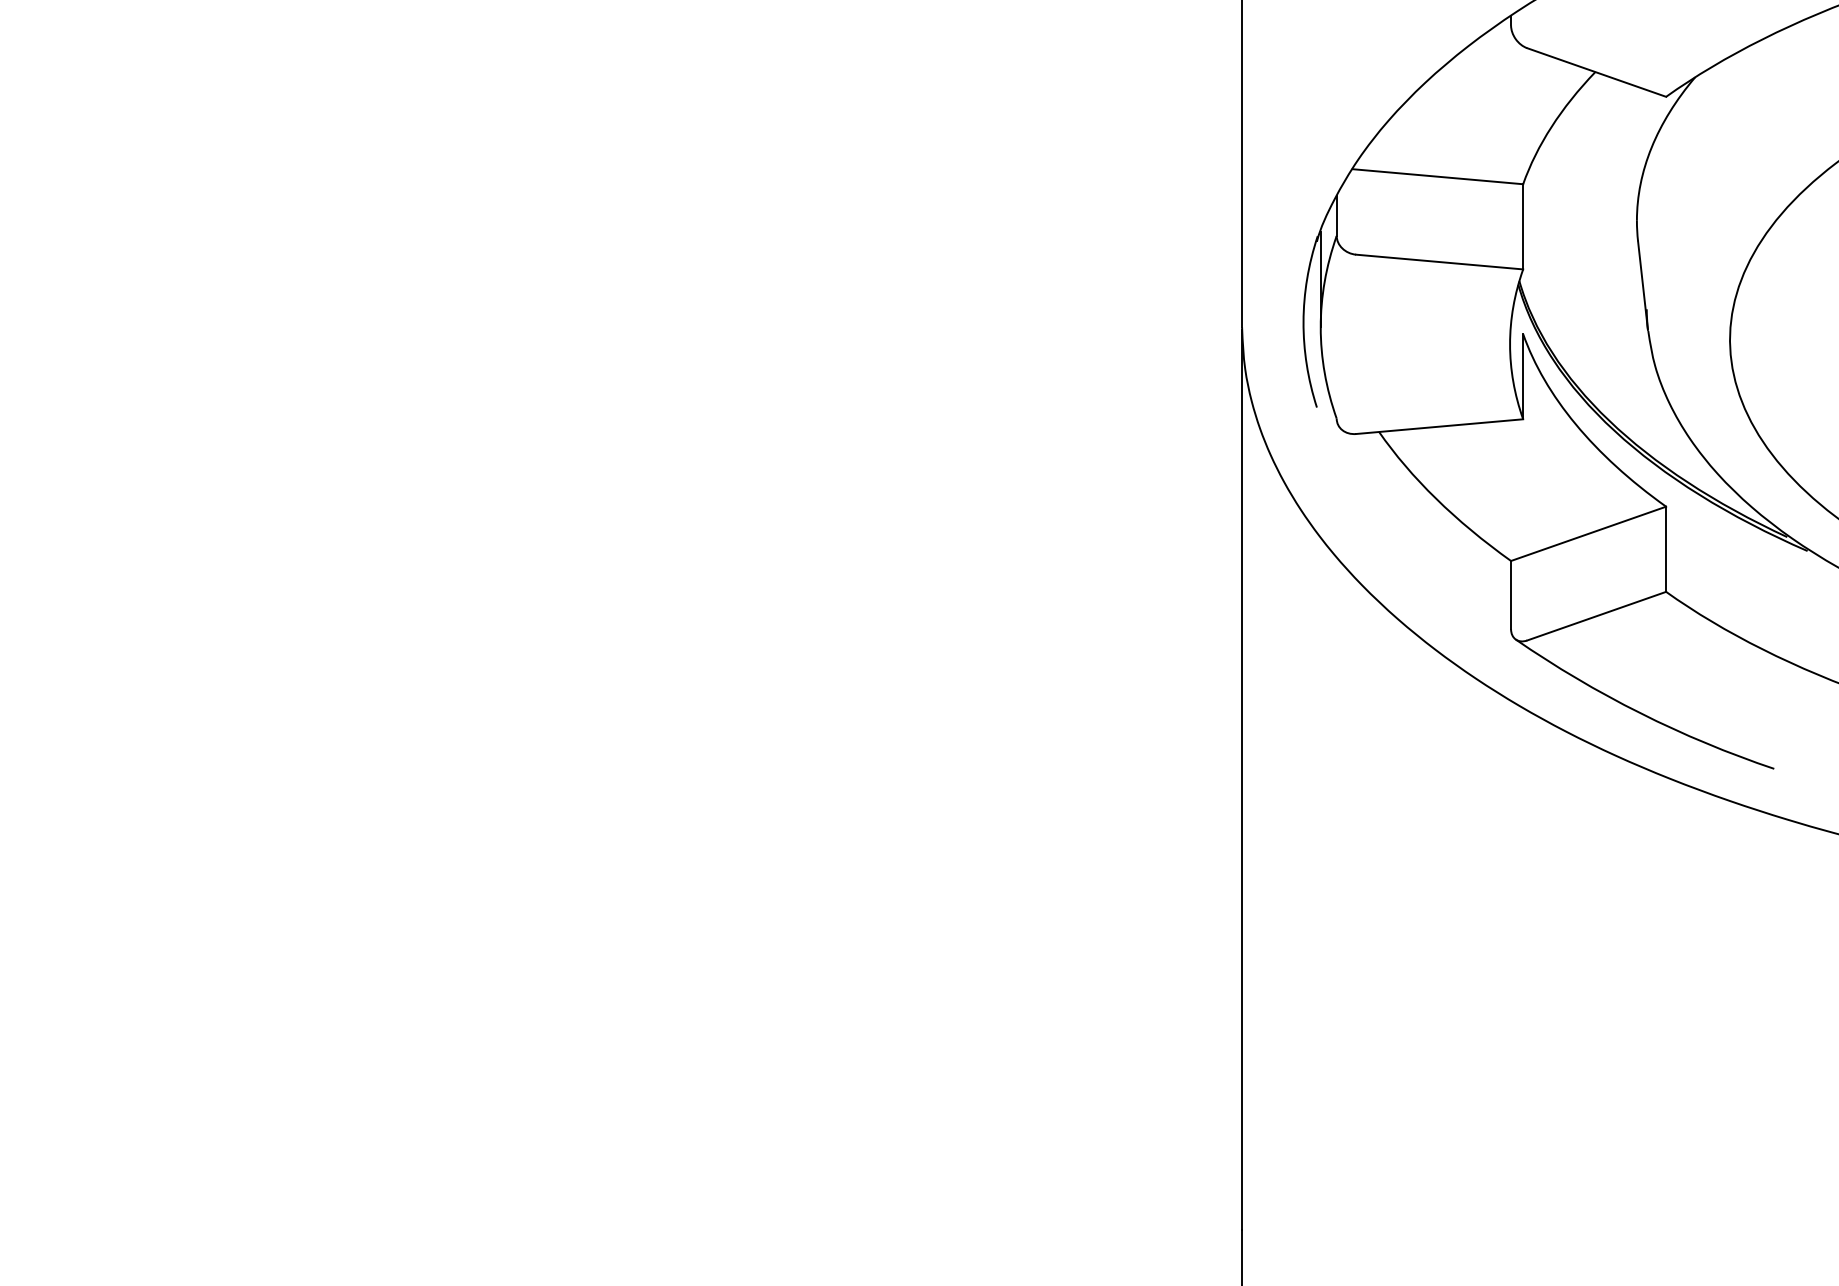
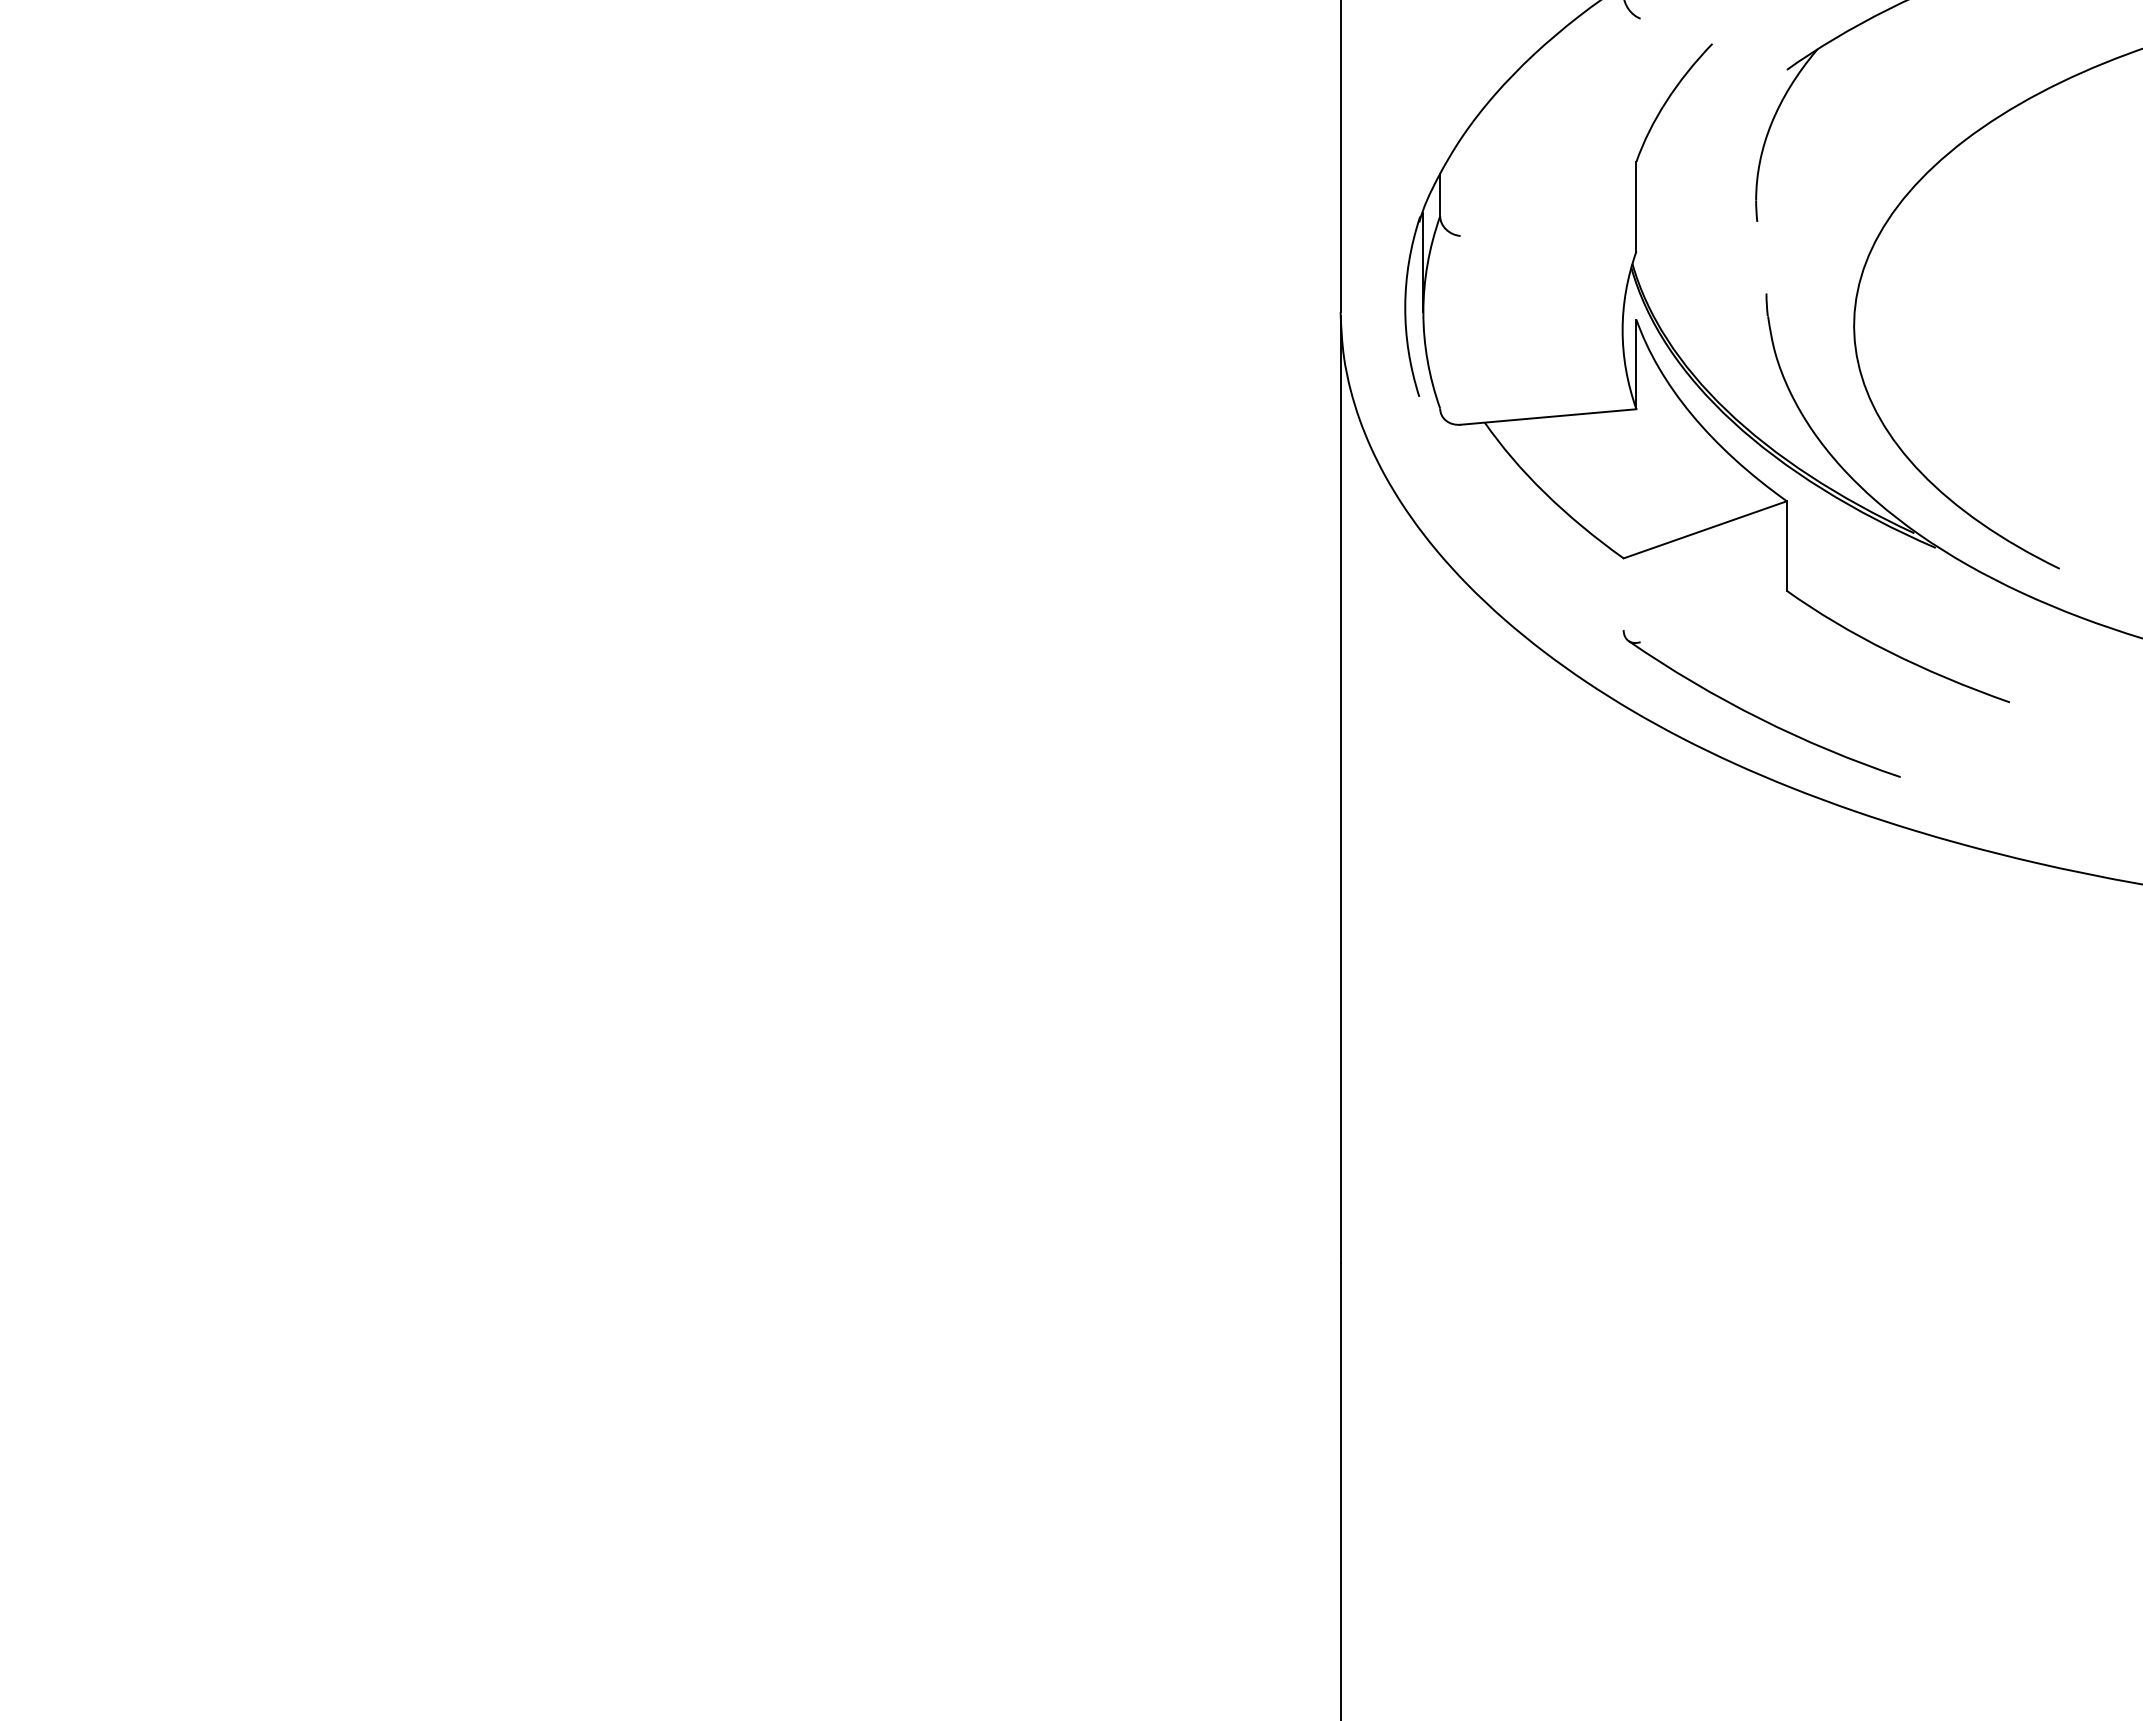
line: (1596, 71) -> (1713, 43), removed
line: (1437, 176) -> (1546, 153), removed
line: (1439, 261) -> (1548, 243), removed
line: (1642, 284) -> (1762, 267), removed
line: (1510, 595) -> (1623, 594), removed
line: (1596, 616) -> (1713, 616), removed

